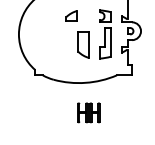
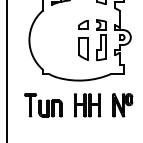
part: (72, 15) -> (83, 24), moved
part: (35, 113) -> (43, 105), added
part: (88, 113) -> (87, 105), size x1.43
part: (130, 113) -> (122, 105), added

